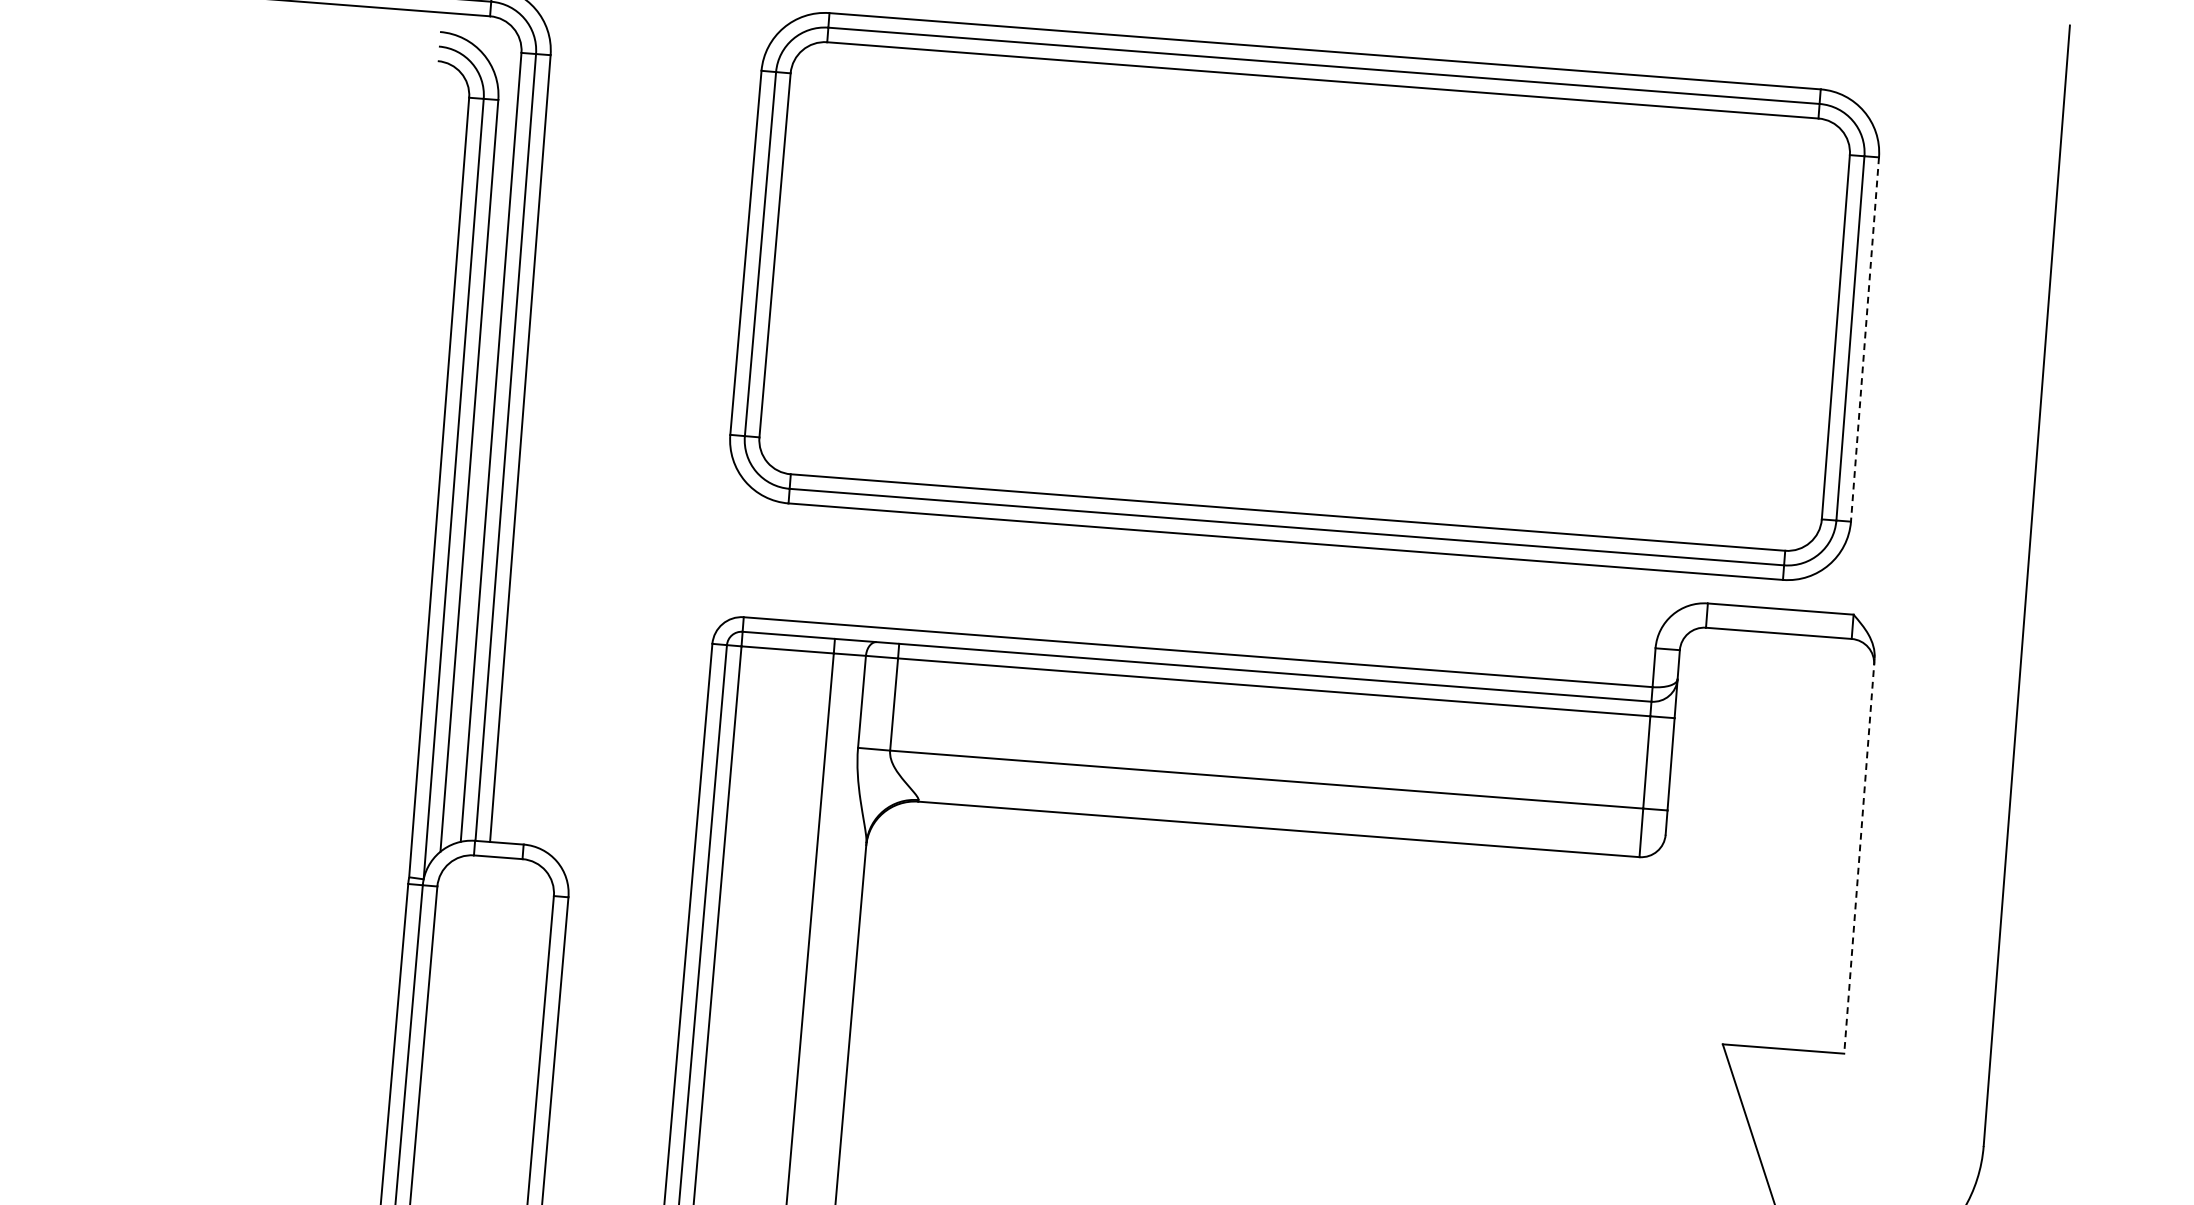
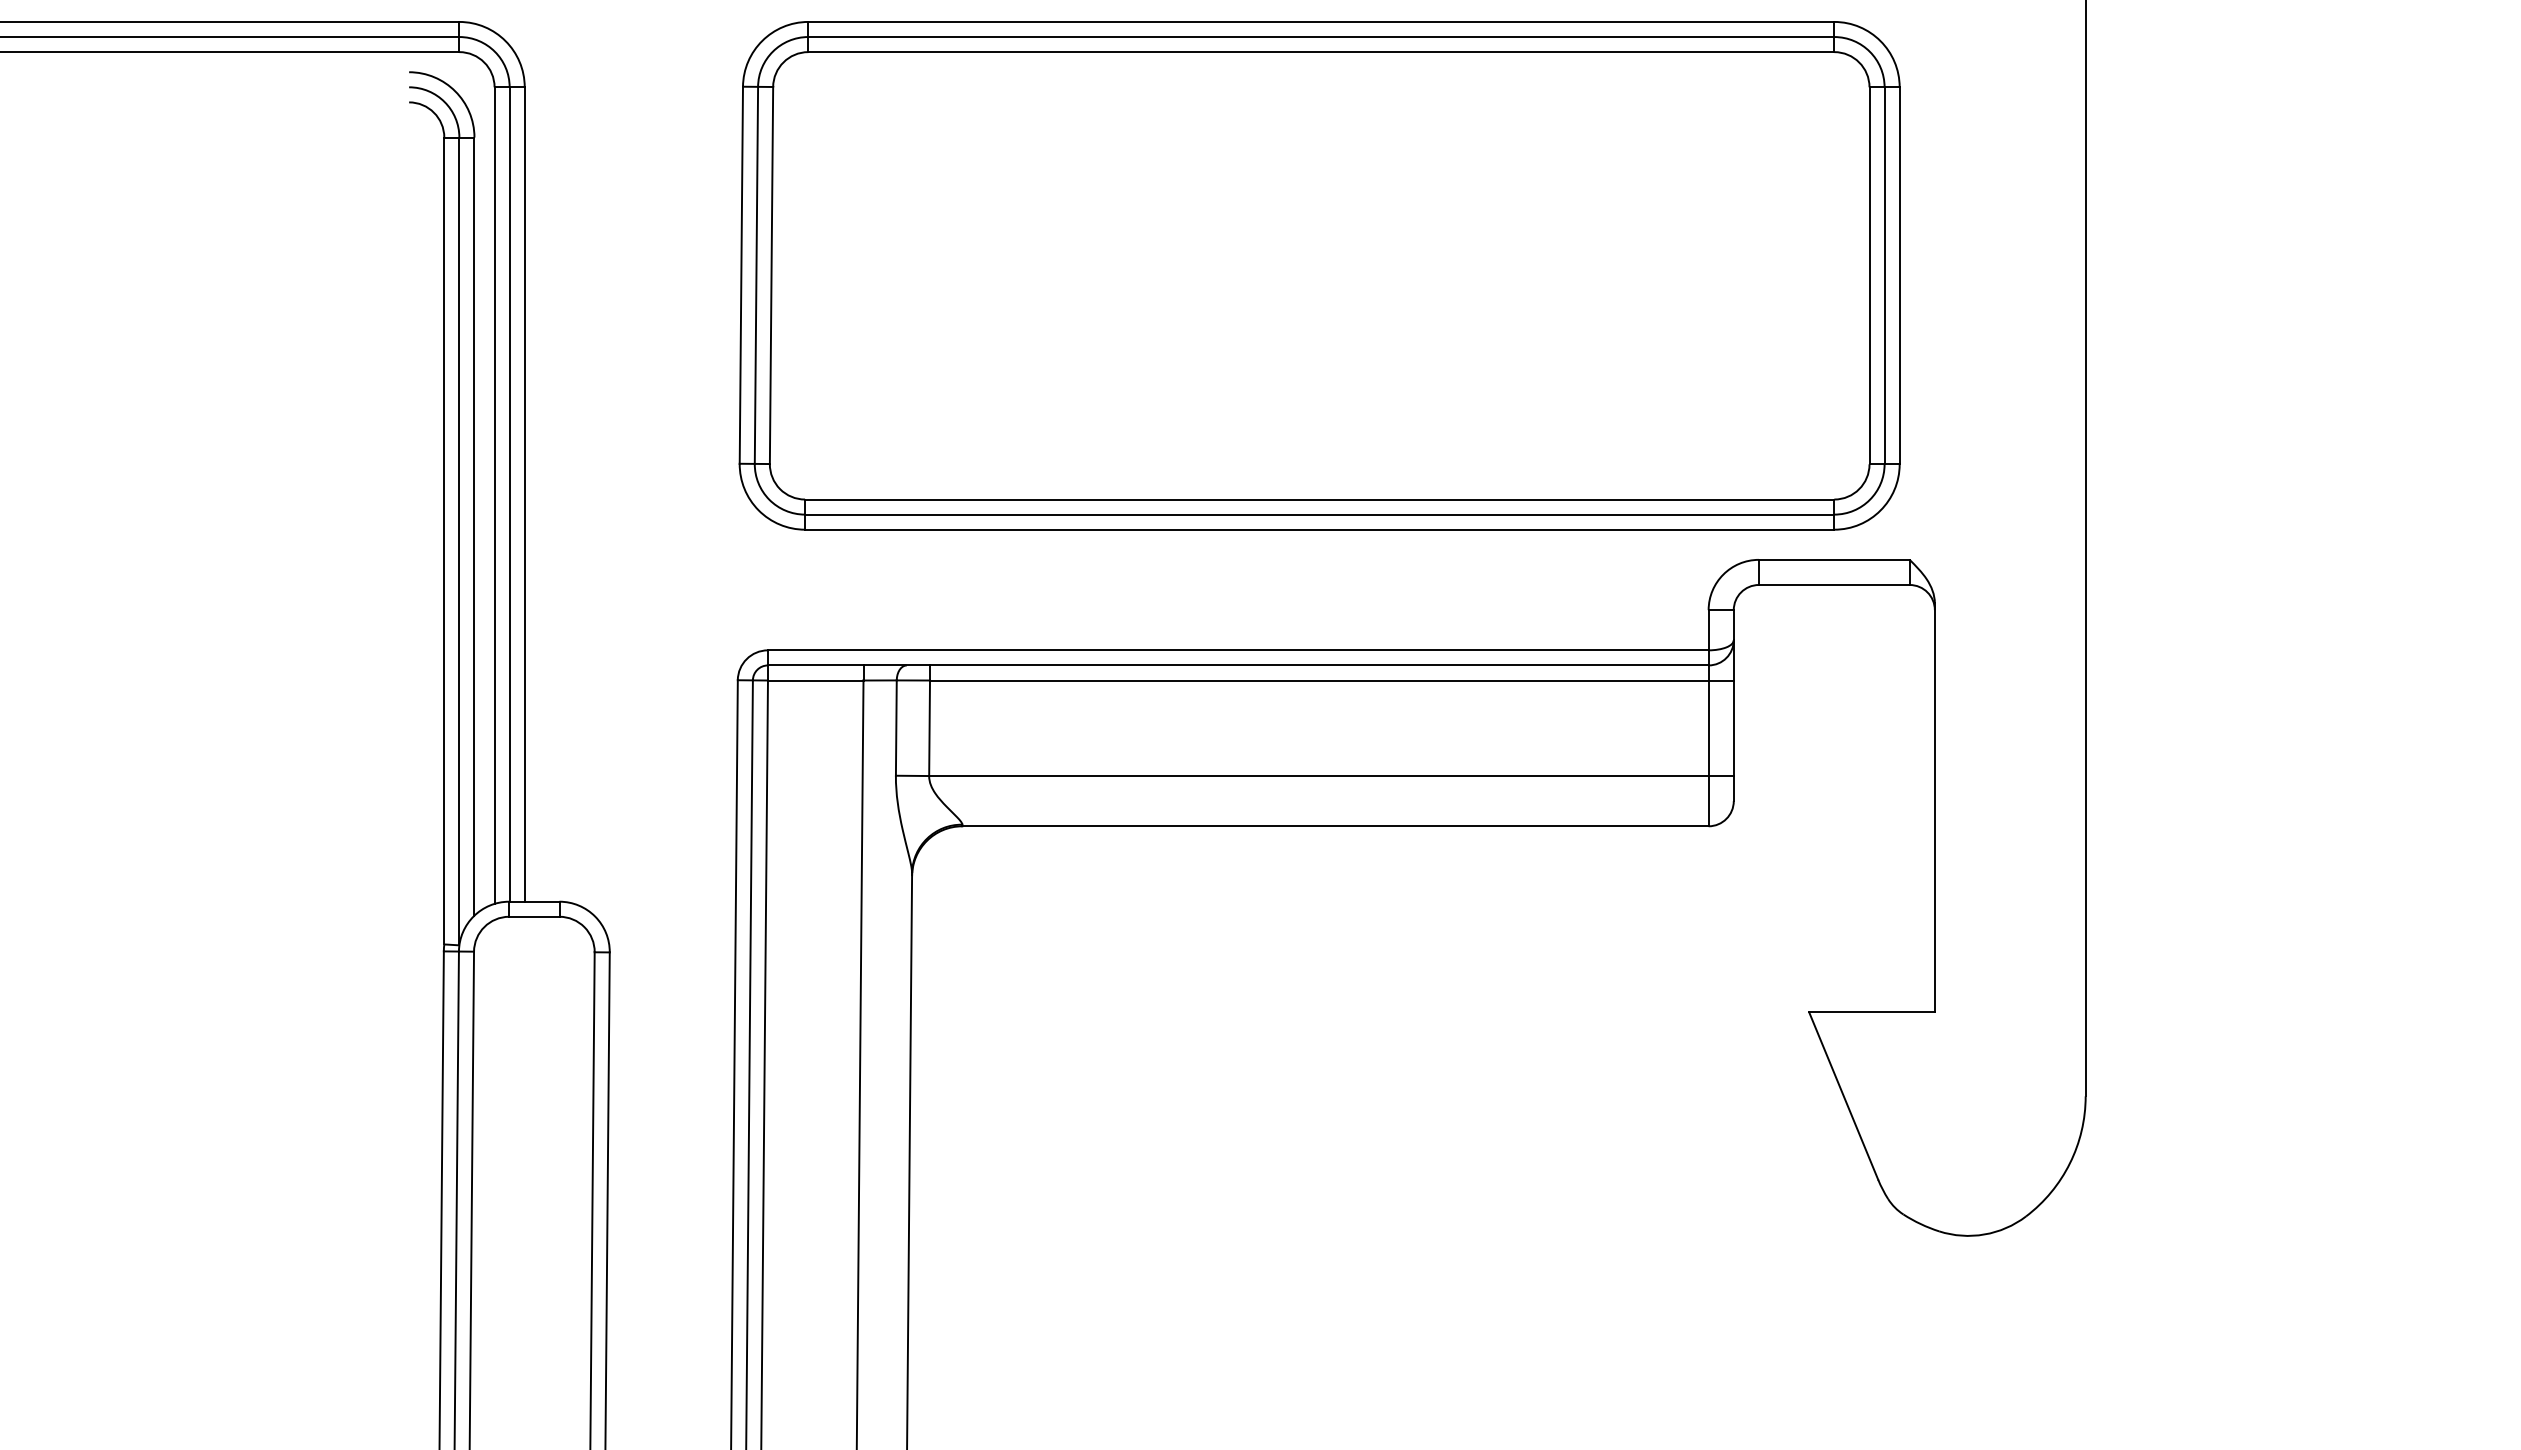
line: (1864, 339) -> (1899, 275), dashed -> solid
line: (1859, 856) -> (1934, 808), dashed -> solid

